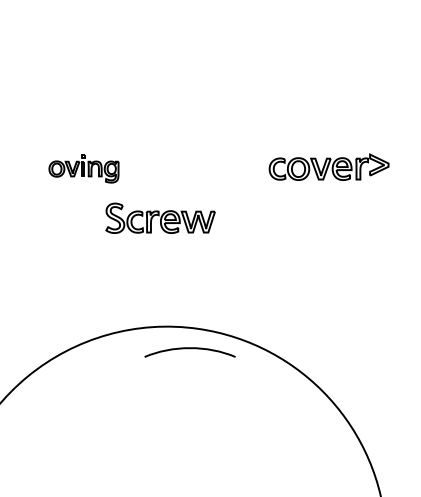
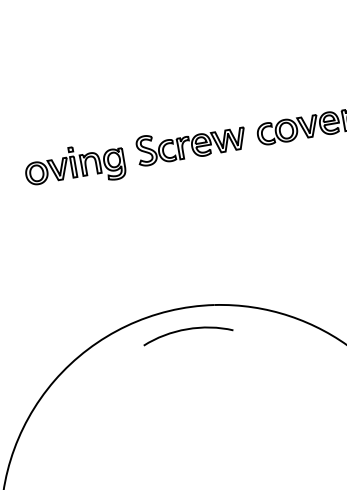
part: (83, 168) -> (74, 166), size x1.43
part: (160, 217) -> (191, 142), moved
curve: (189, 349) -> (186, 330), moved

